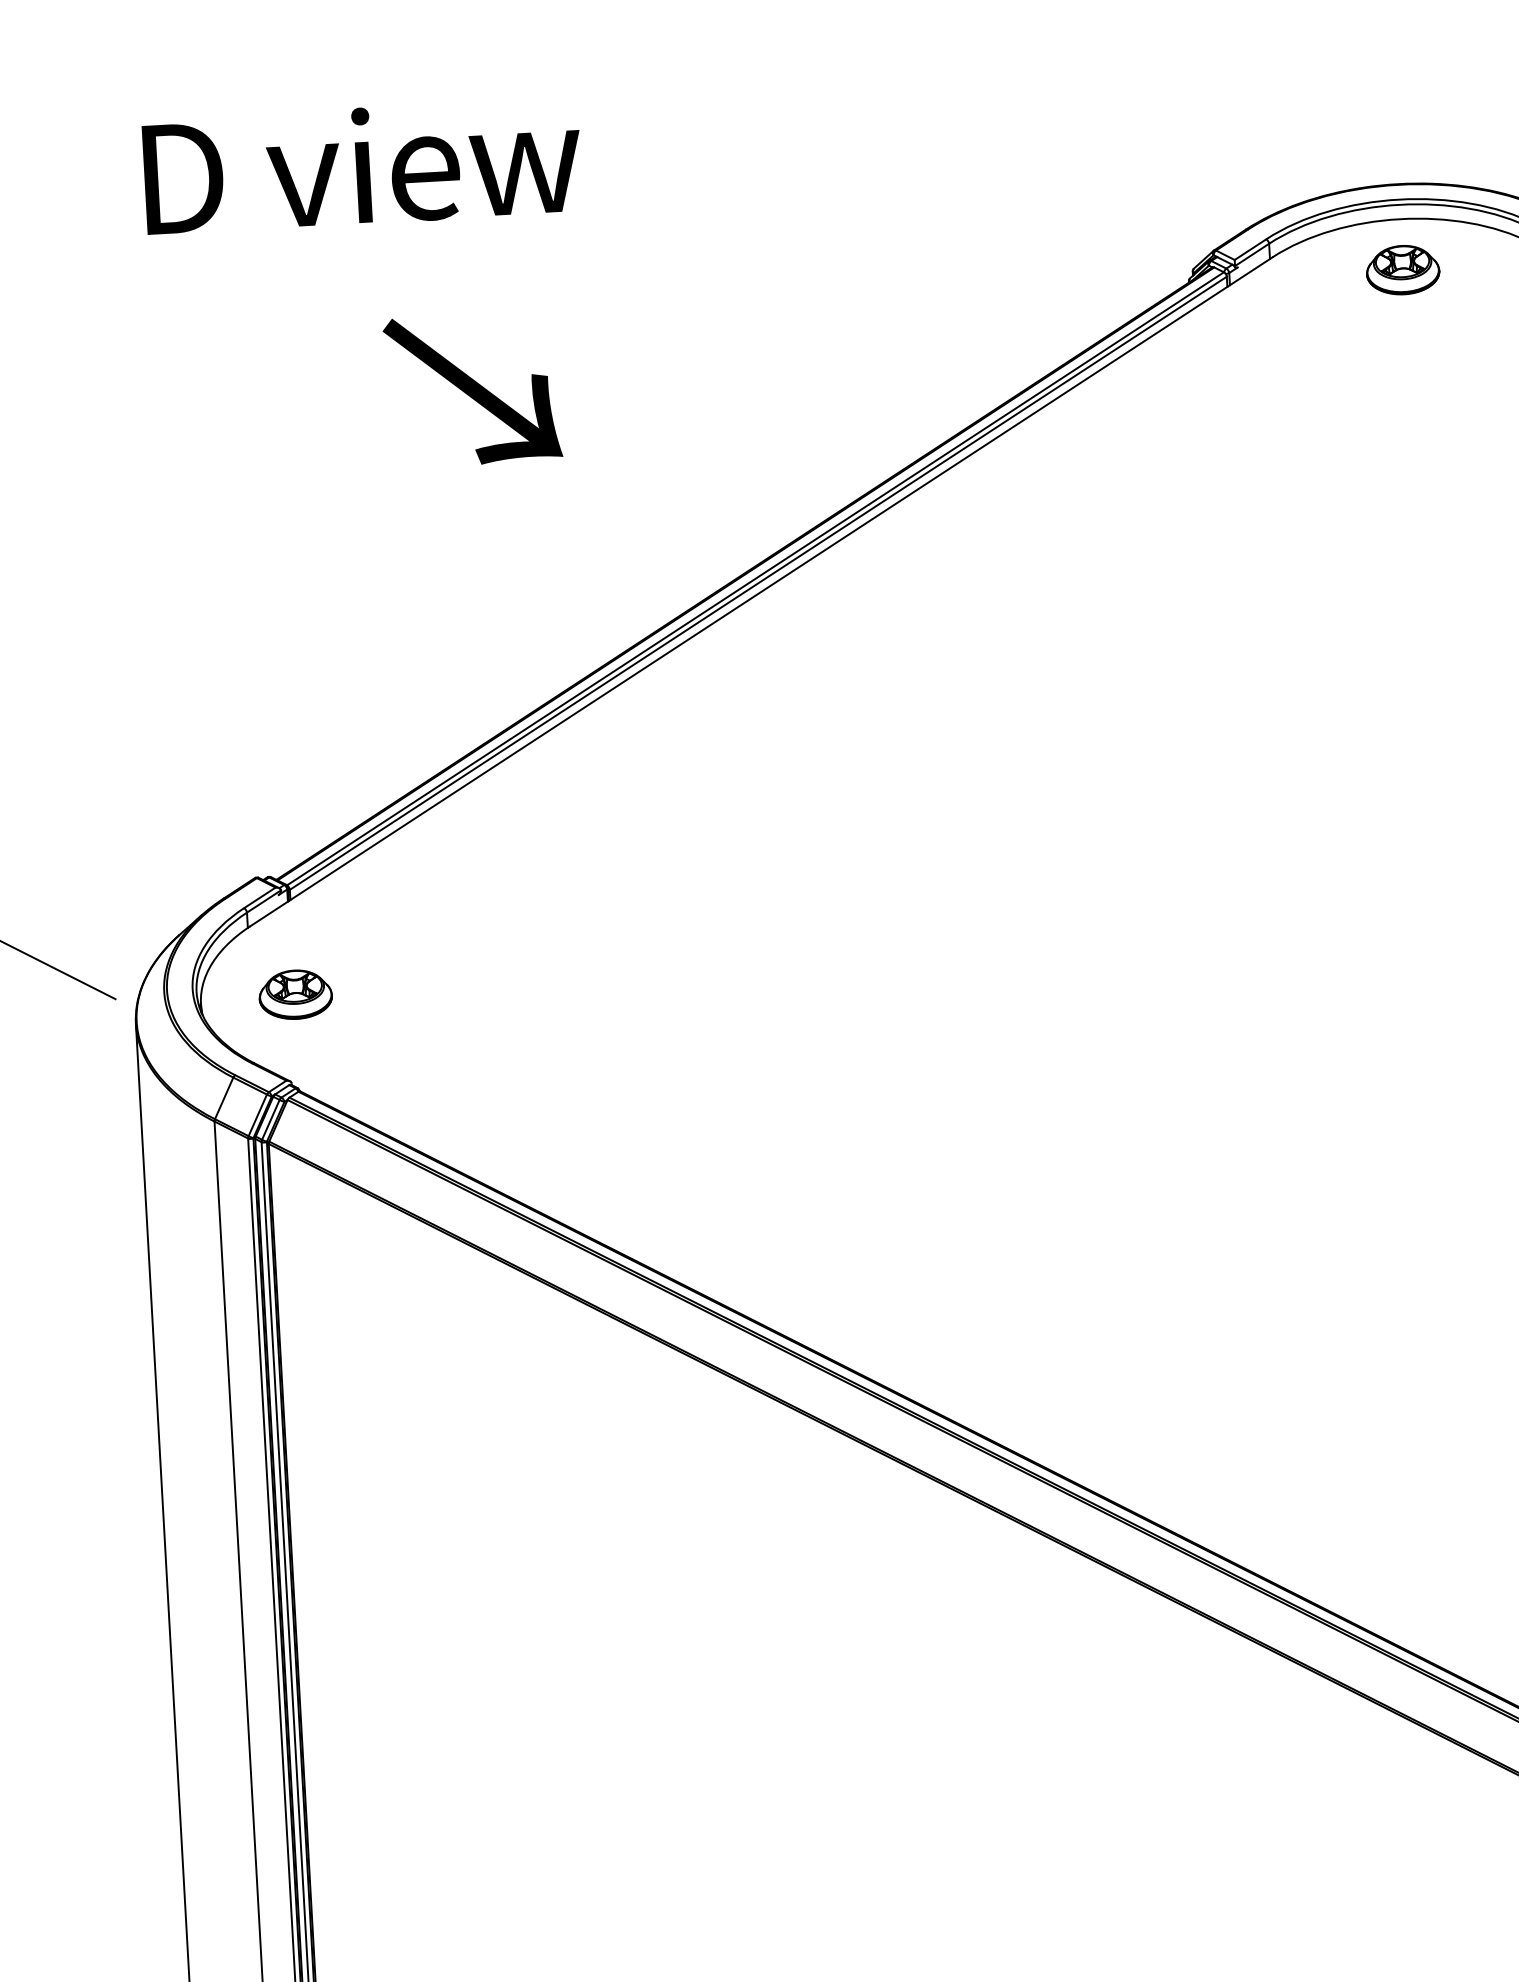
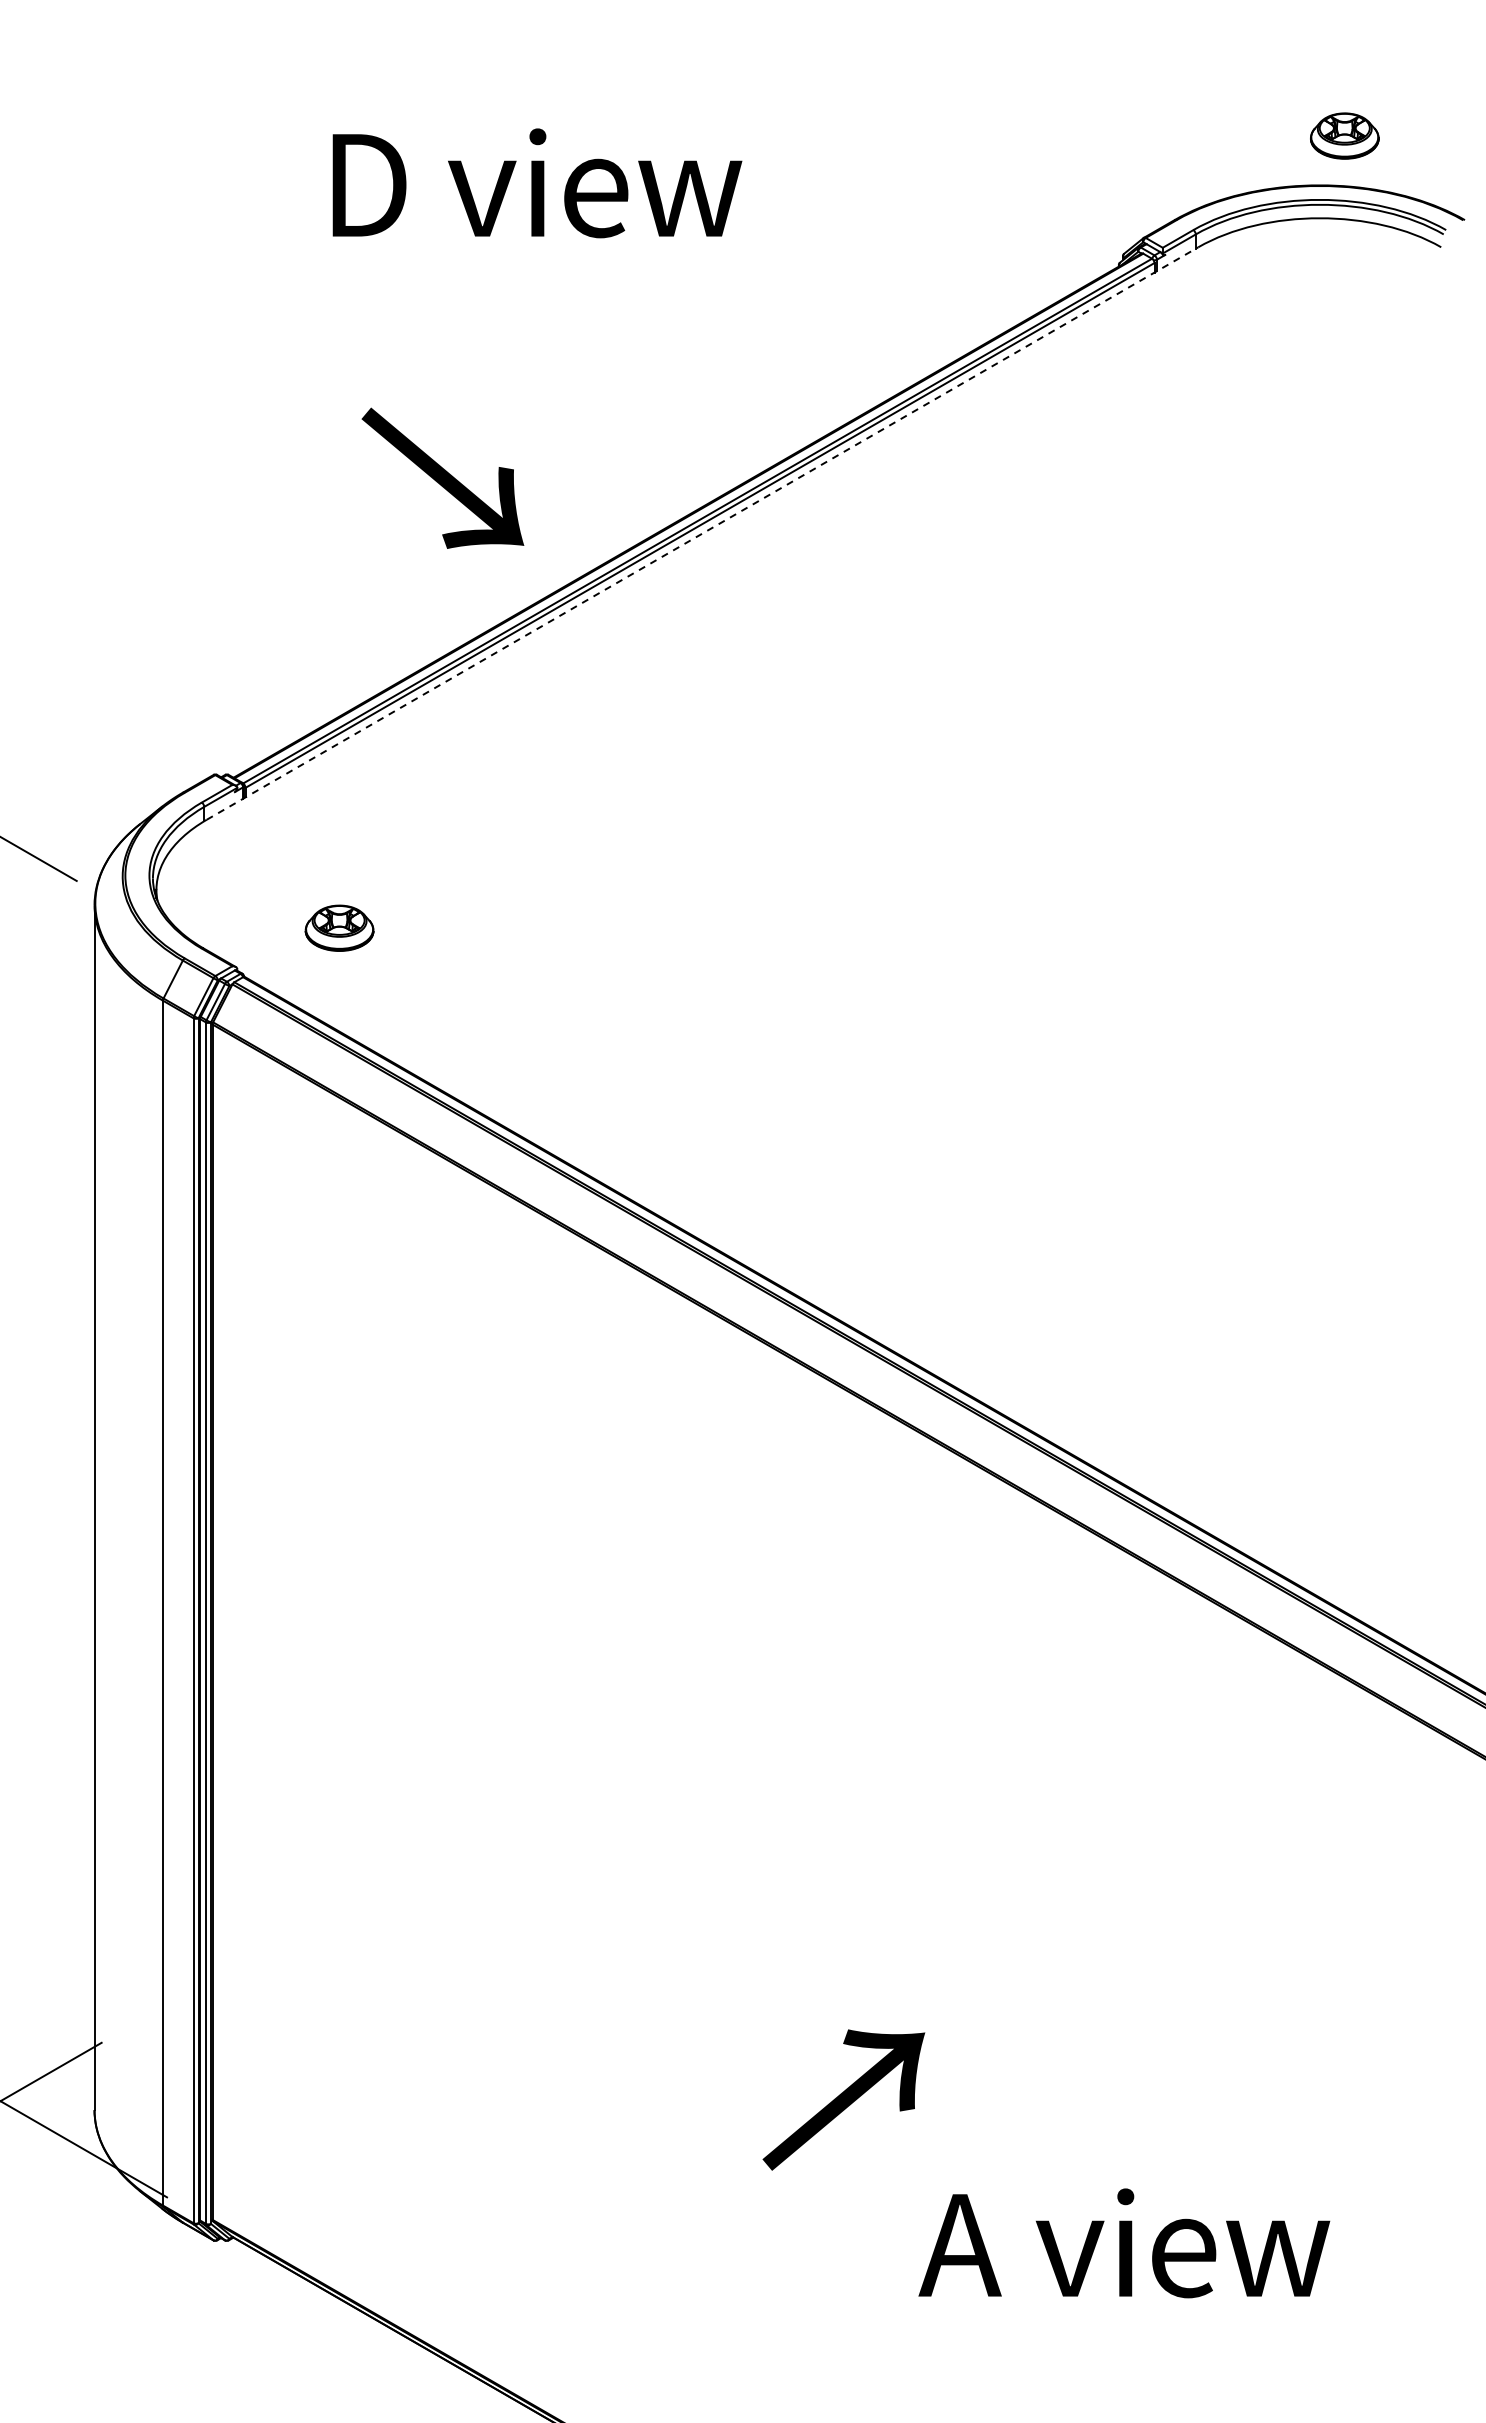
text: (362, 166) -> (537, 183), moved
part: (1402, 269) -> (1344, 135), moved
text: (472, 388) -> (442, 477), moved
line: (761, 591) -> (702, 533), solid -> dashed
part: (295, 993) -> (339, 927), moved

